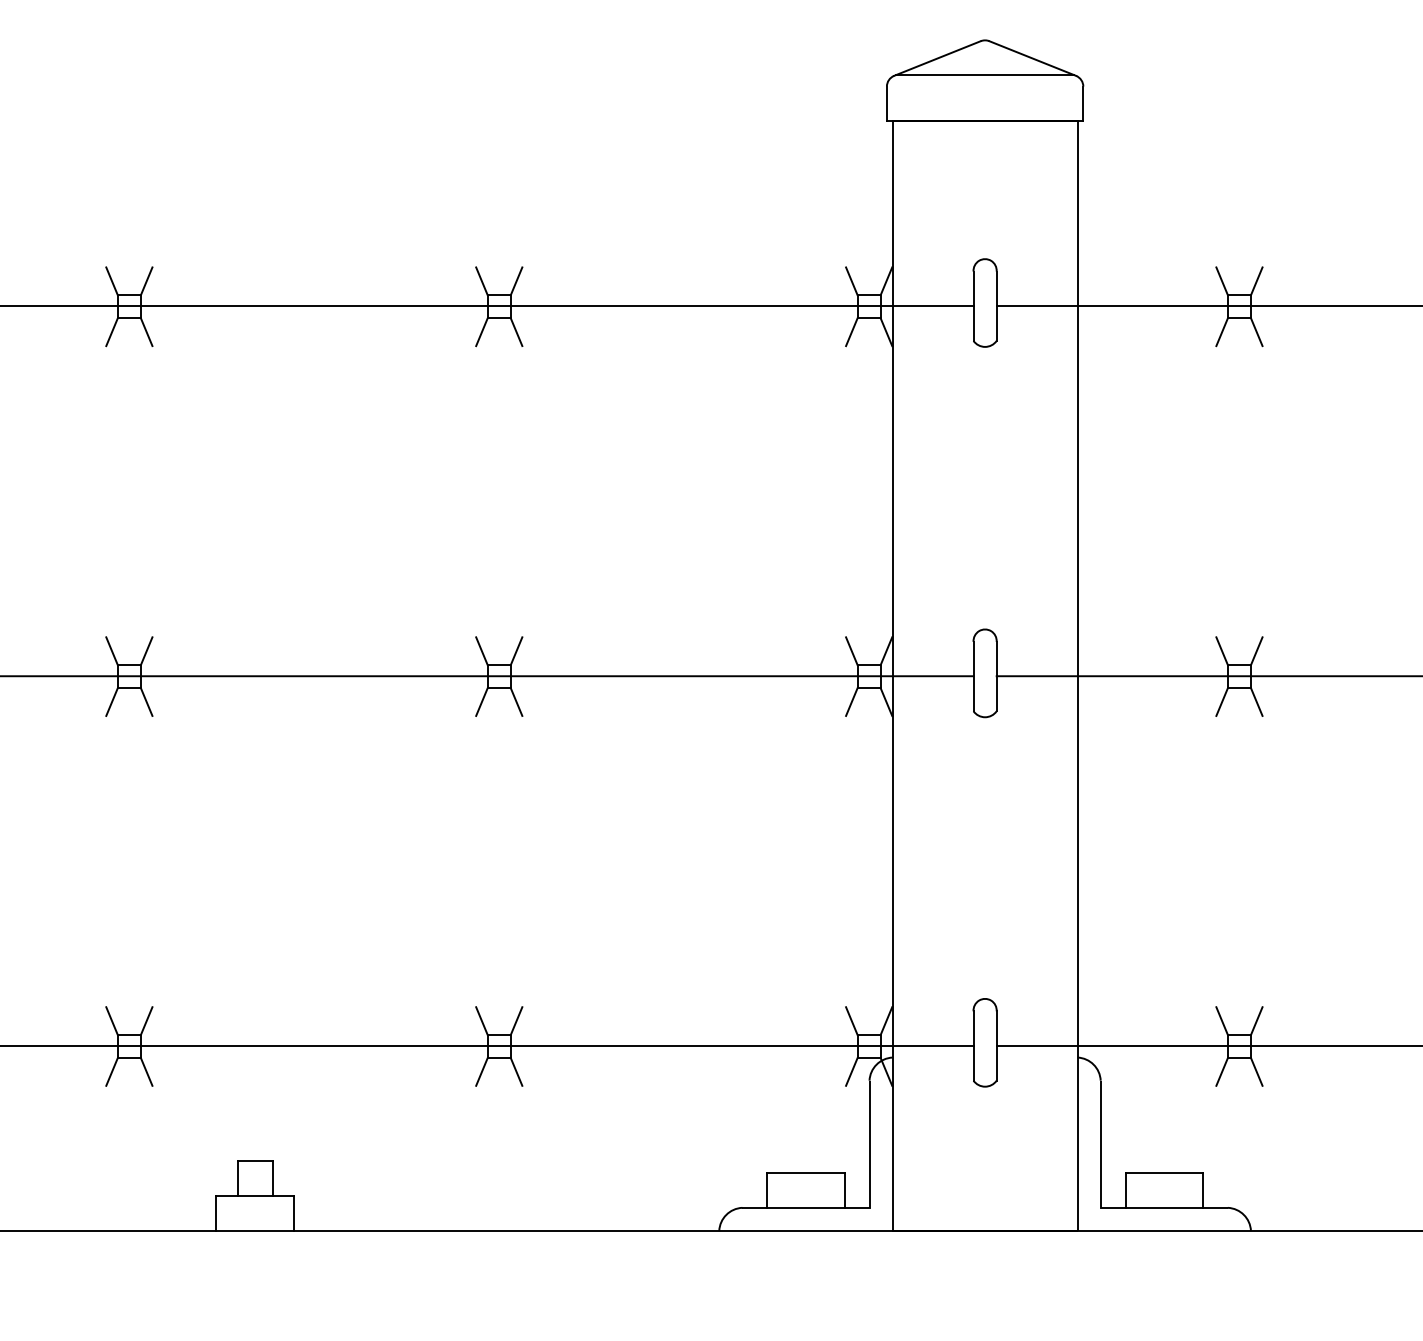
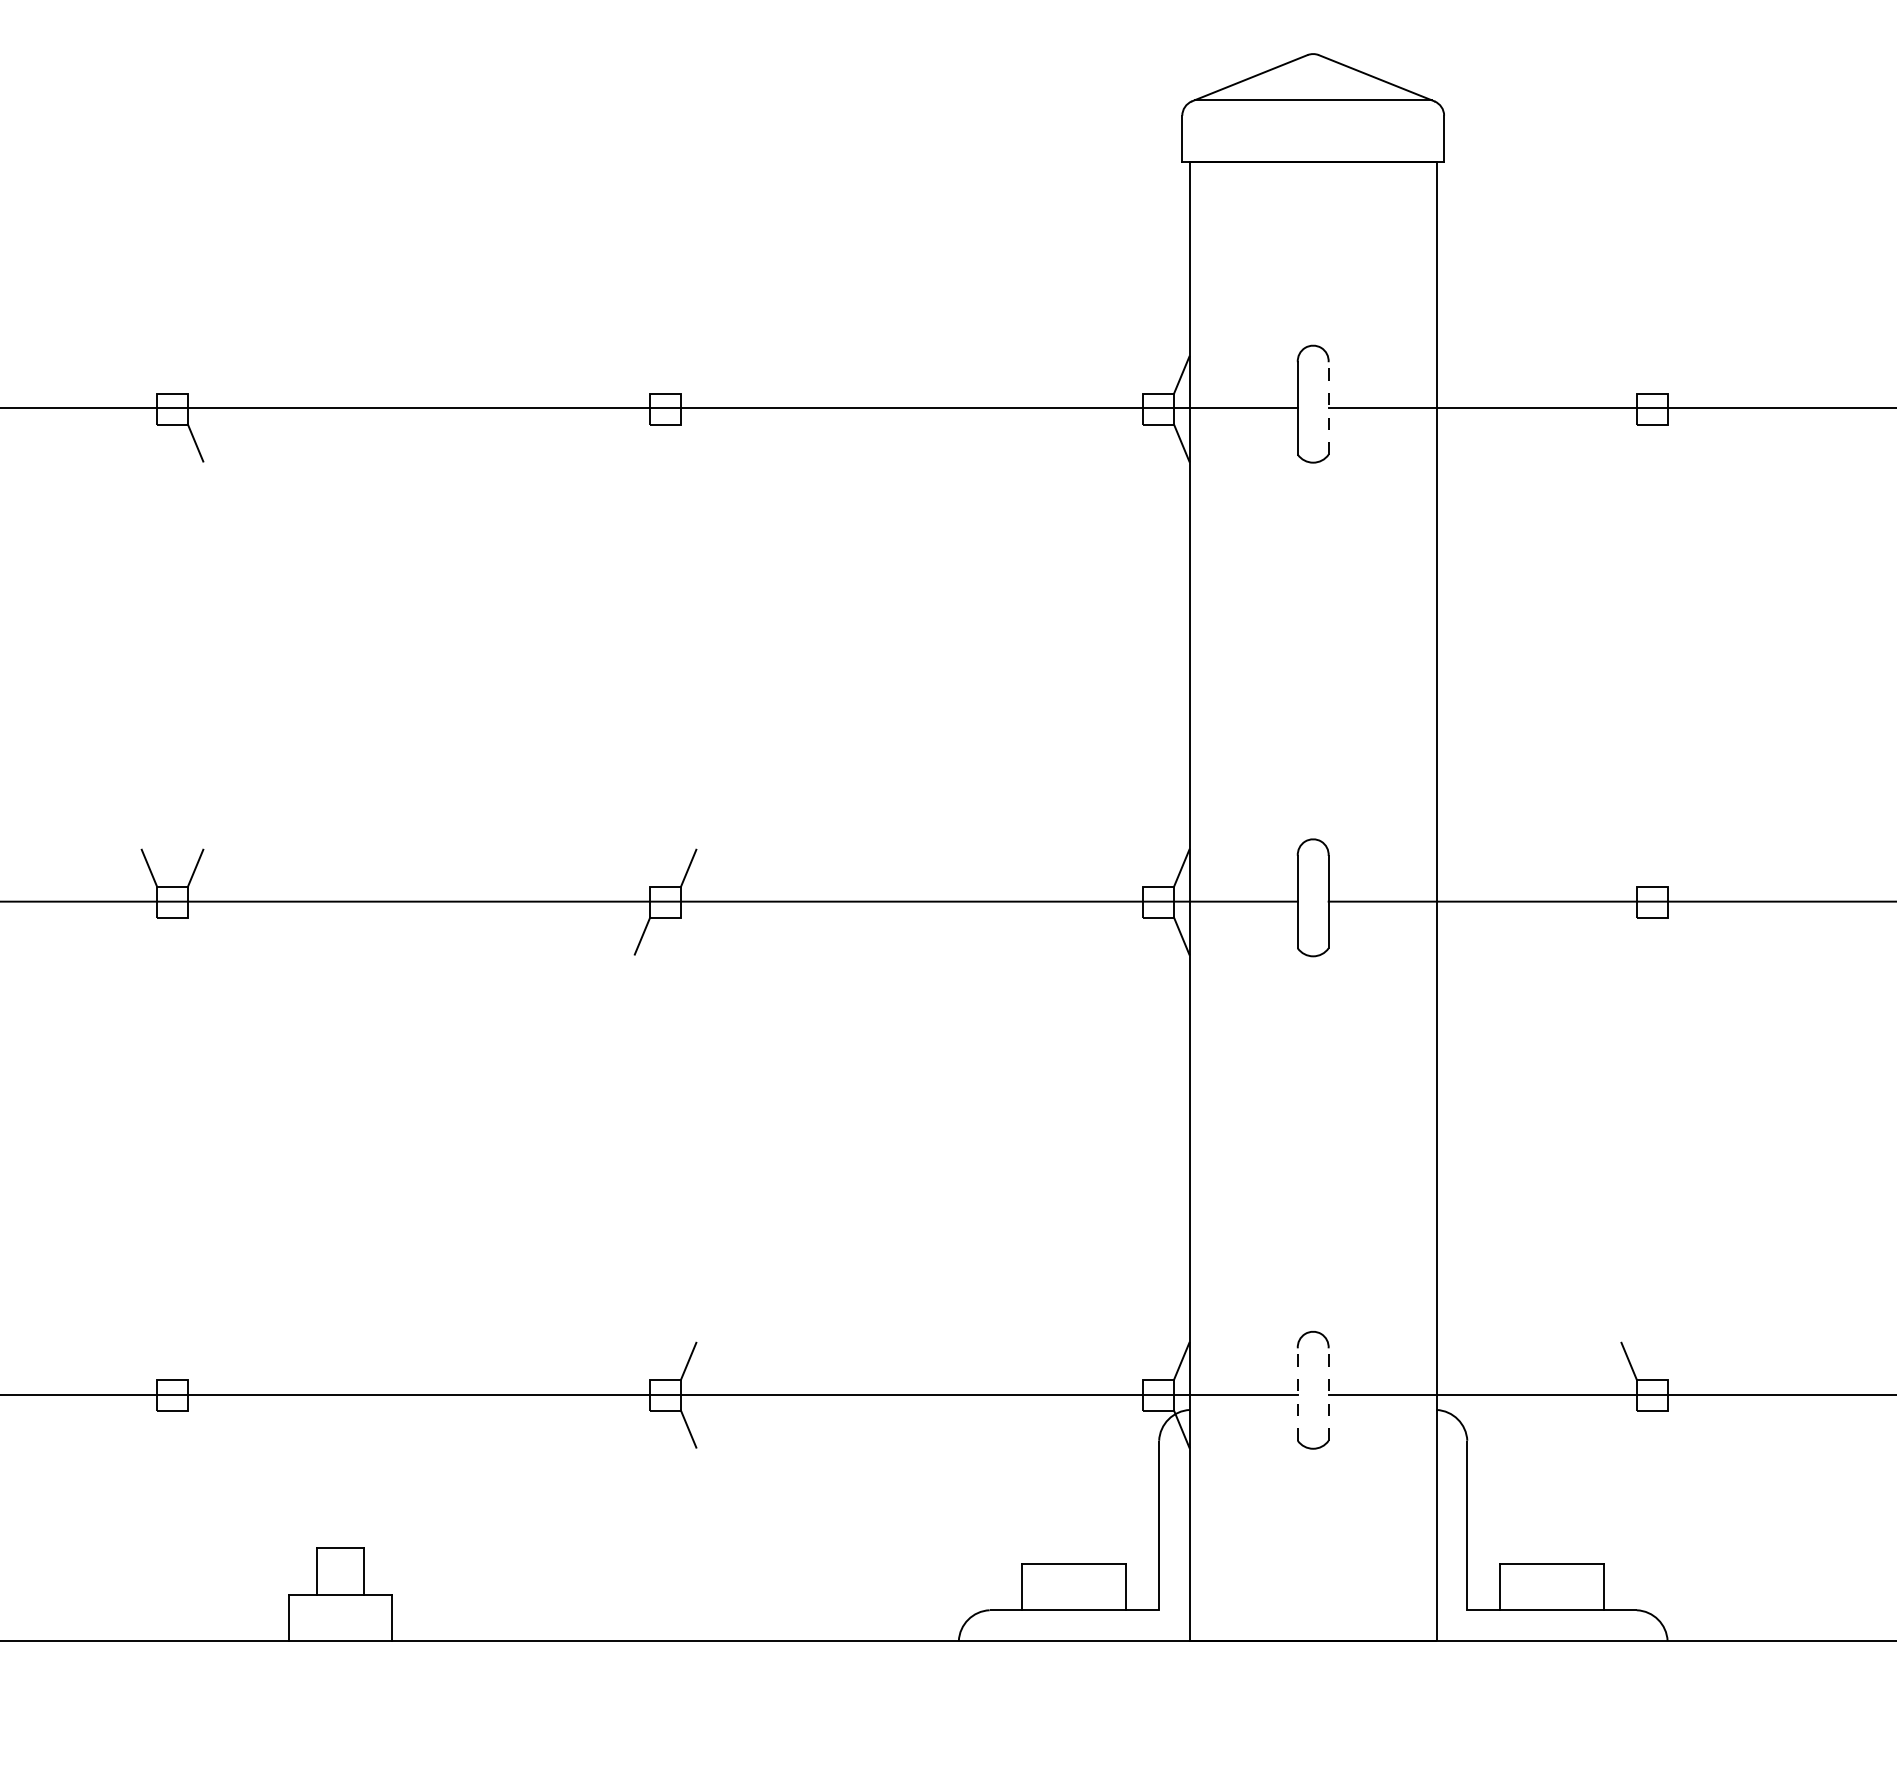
line: (112, 280) -> (149, 374), removed
line: (146, 280) -> (195, 374), removed
line: (481, 280) -> (642, 374), removed
line: (516, 280) -> (688, 374), removed
line: (851, 280) -> (1135, 374), removed
line: (1221, 280) -> (1628, 374), removed
line: (1256, 280) -> (1675, 374), removed
line: (996, 305) -> (1328, 407), solid -> dashed
line: (112, 331) -> (149, 442), removed
line: (481, 331) -> (642, 442), removed
line: (516, 331) -> (688, 442), removed
line: (851, 331) -> (1135, 442), removed
line: (1221, 331) -> (1628, 442), removed
line: (1256, 331) -> (1675, 442), removed
line: (481, 650) -> (642, 867), removed
line: (851, 650) -> (1135, 867), removed
line: (1221, 650) -> (1628, 867), removed
line: (1256, 650) -> (1675, 867), removed
line: (112, 701) -> (149, 935), removed
line: (146, 701) -> (195, 935), removed
line: (516, 701) -> (688, 935), removed
line: (851, 701) -> (1135, 935), removed
line: (1221, 701) -> (1628, 935), removed
line: (1256, 701) -> (1675, 935), removed
line: (112, 1020) -> (149, 1360), removed
line: (146, 1020) -> (195, 1360), removed
line: (481, 1020) -> (642, 1360), removed
line: (851, 1020) -> (1135, 1360), removed
line: (1256, 1020) -> (1675, 1360), removed
line: (973, 1045) -> (1297, 1394), solid -> dashed
line: (996, 1045) -> (1328, 1394), solid -> dashed
line: (112, 1071) -> (149, 1428), removed
line: (146, 1071) -> (195, 1428), removed
line: (481, 1071) -> (642, 1428), removed
line: (851, 1071) -> (1135, 1428), removed
line: (1221, 1071) -> (1628, 1428), removed
line: (1256, 1071) -> (1675, 1428), removed

